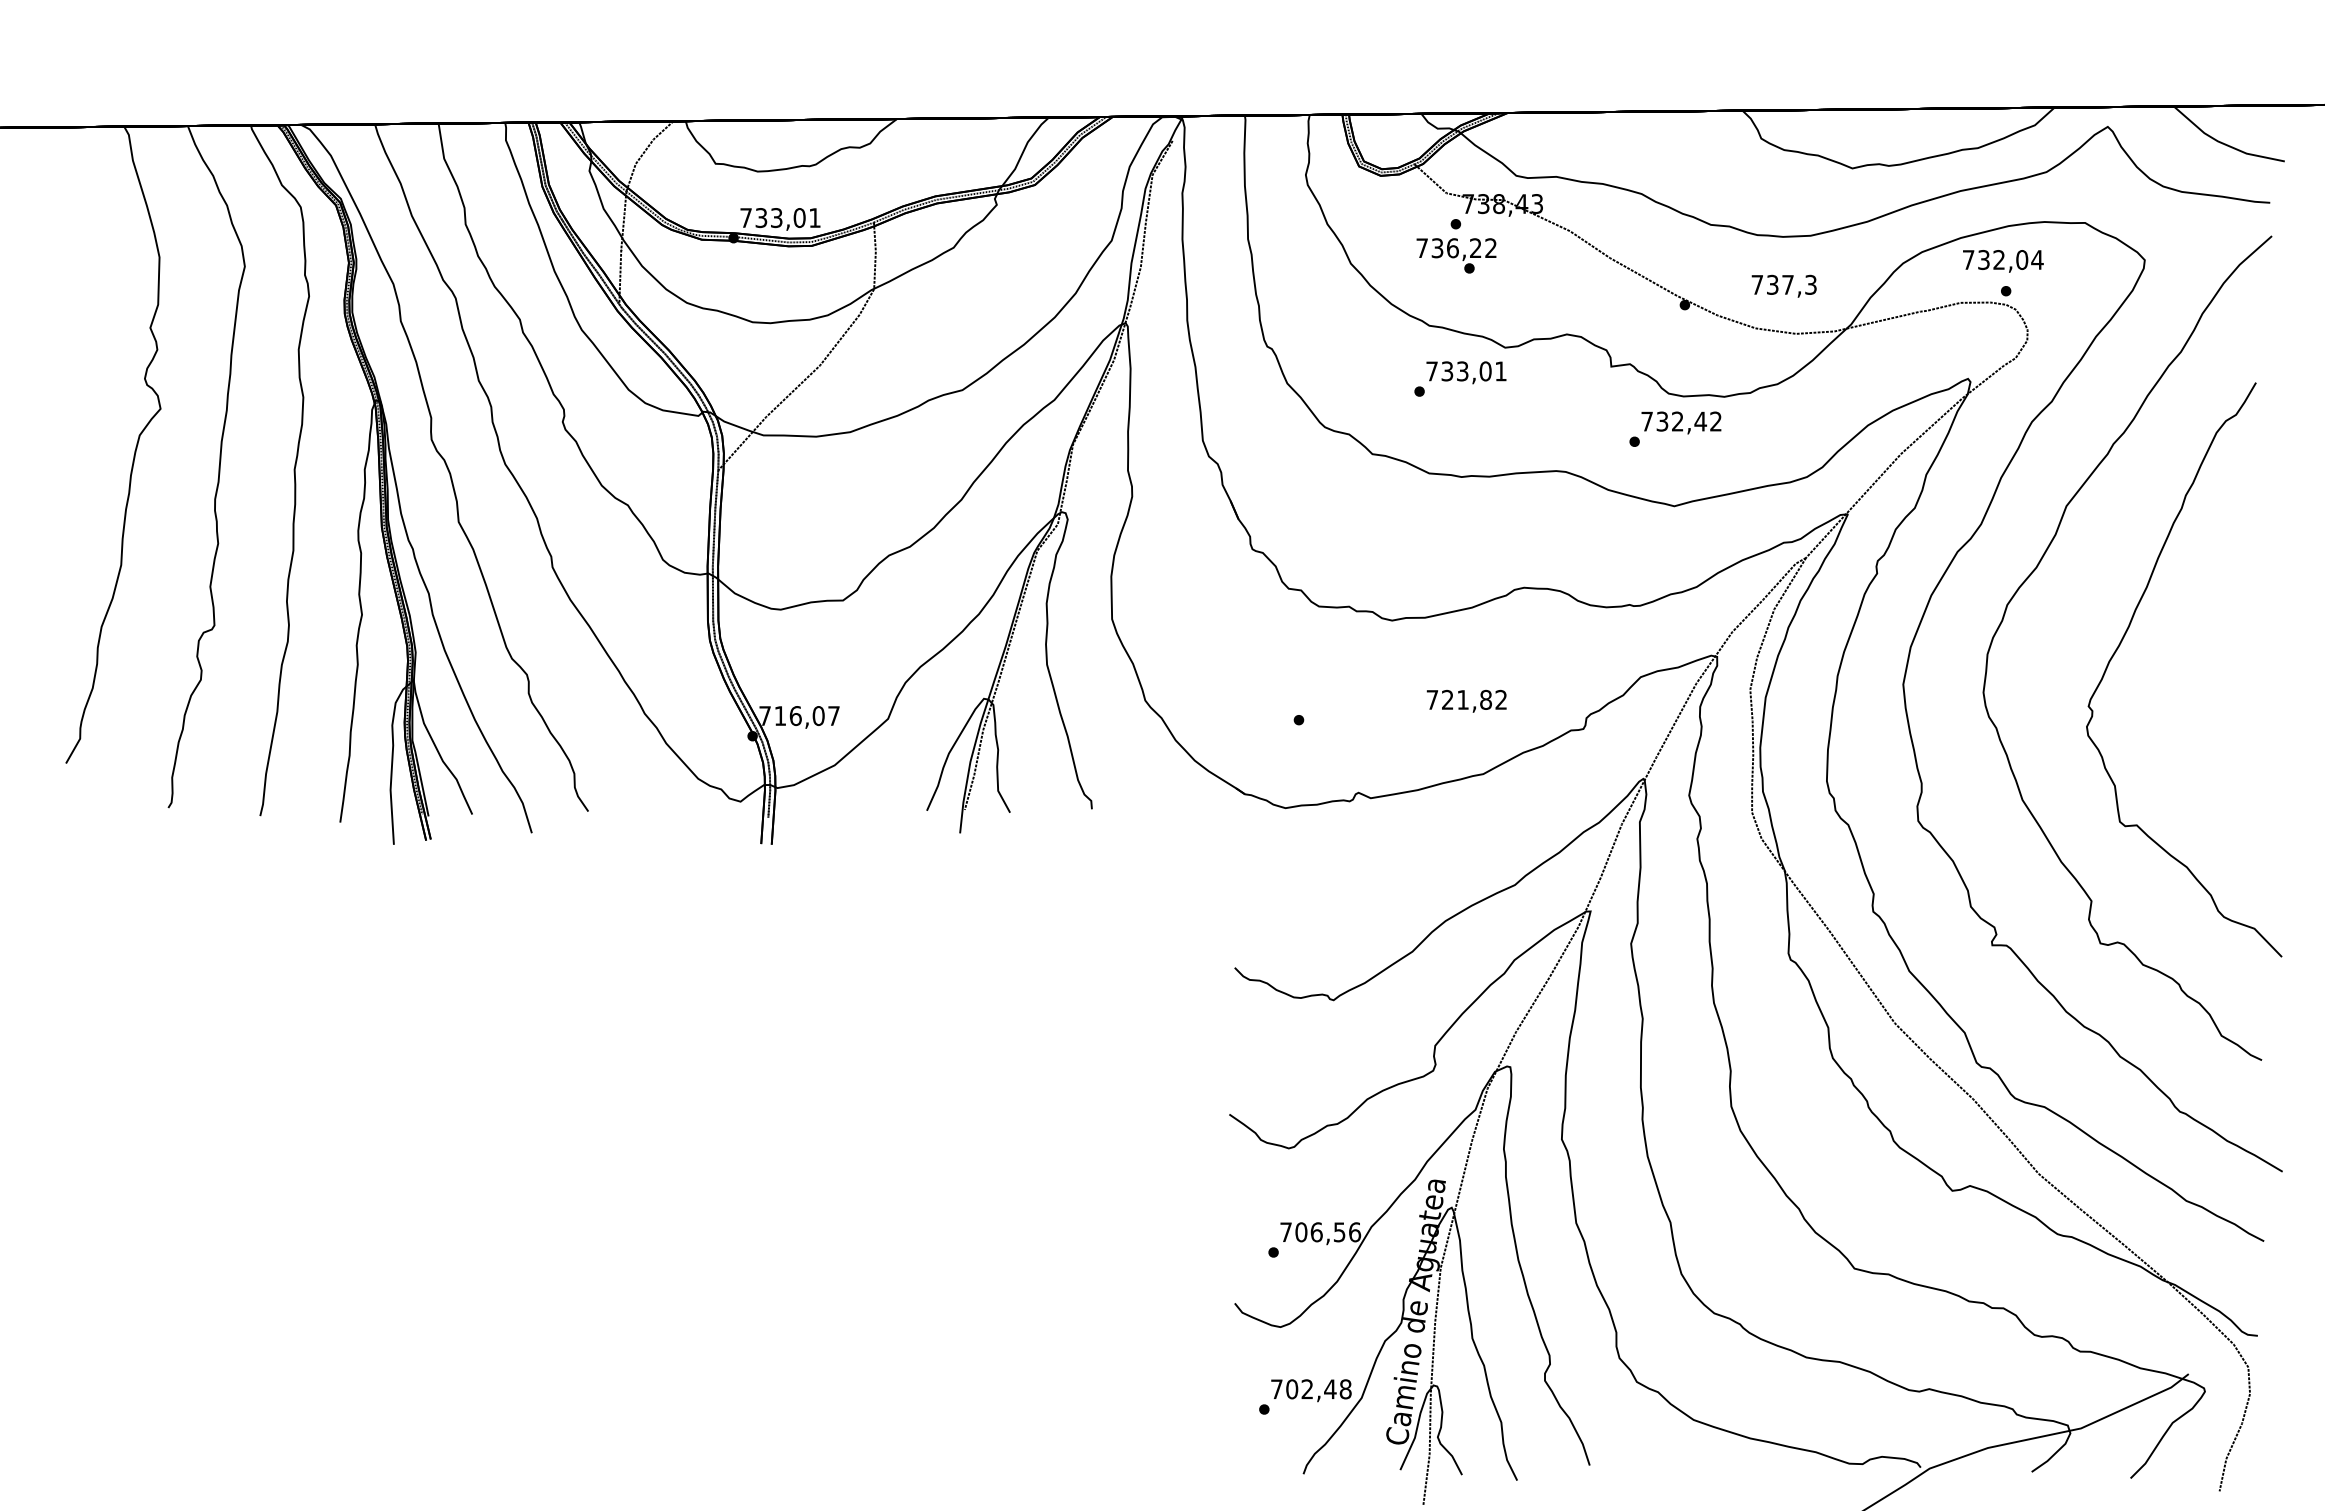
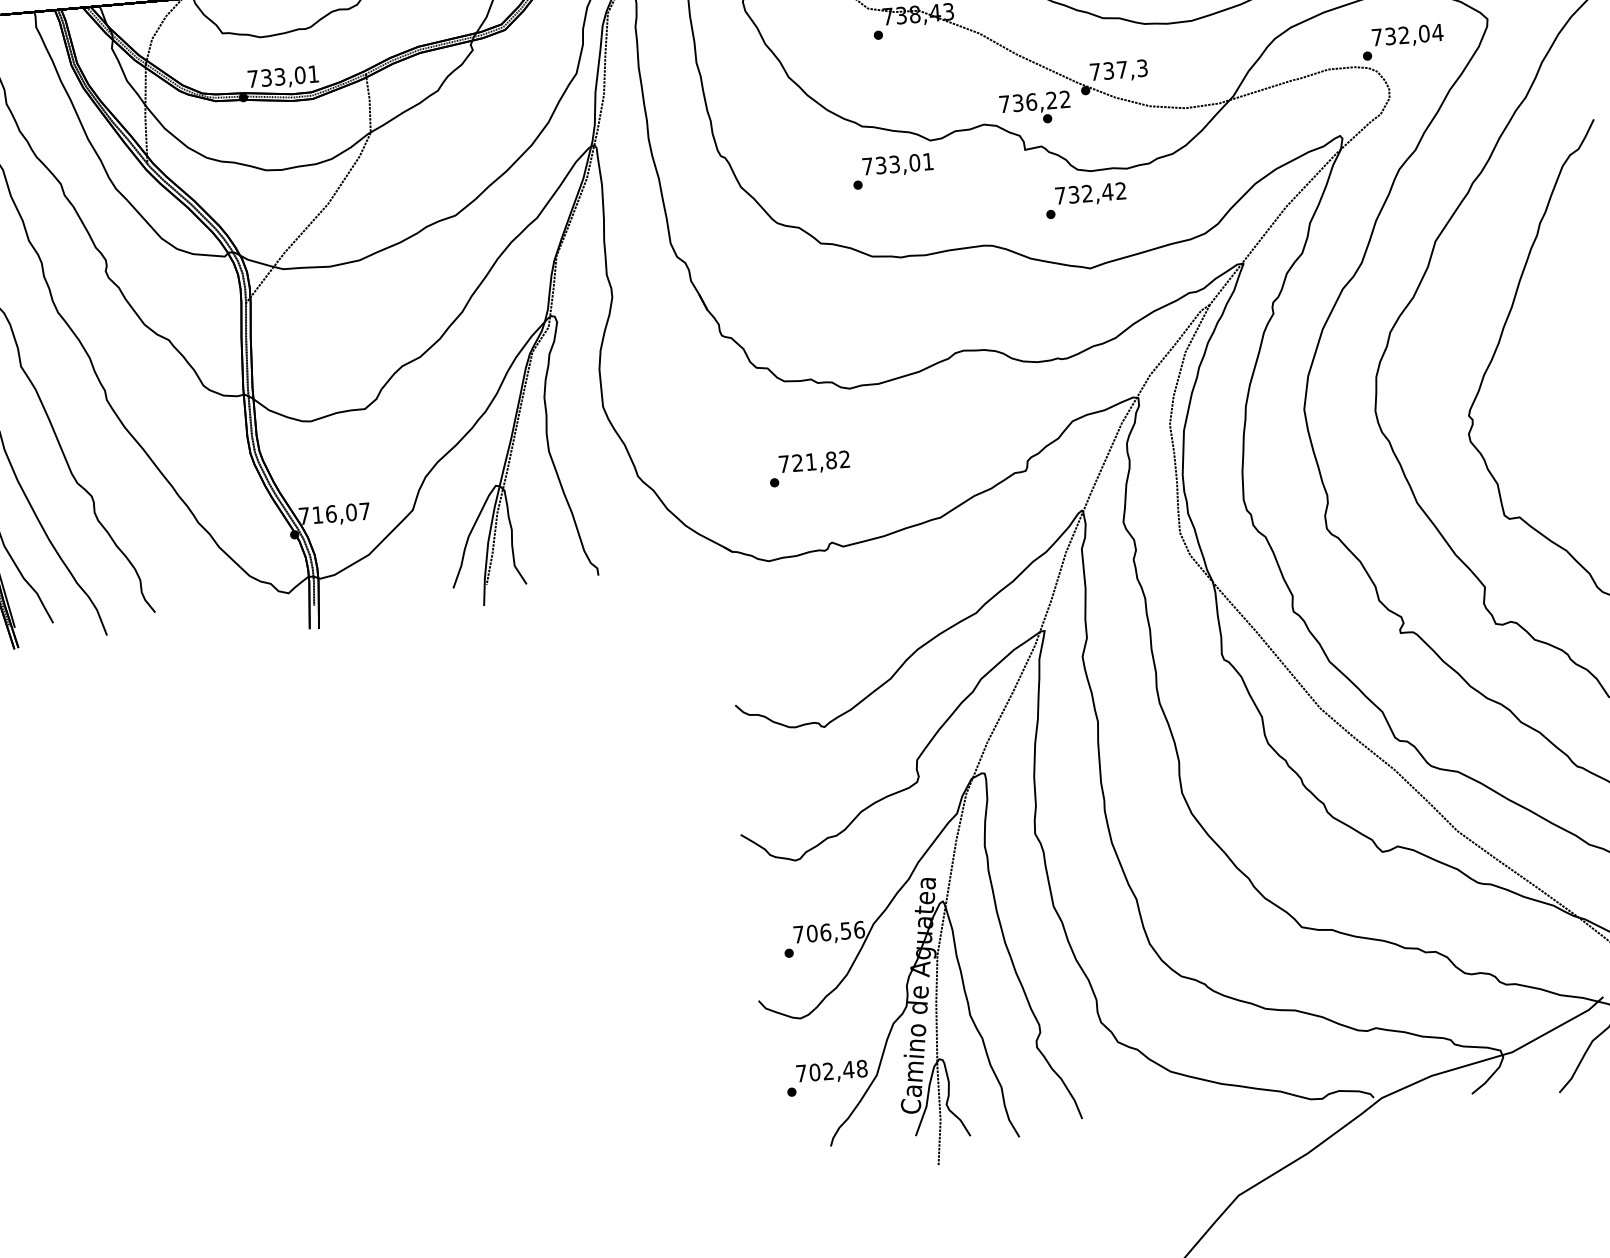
text: (1456, 255) -> (1035, 108), moved
text: (2003, 261) -> (1407, 36), moved
text: (1783, 285) -> (1118, 70), moved
text: (1466, 700) -> (814, 462), moved

